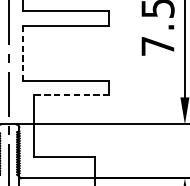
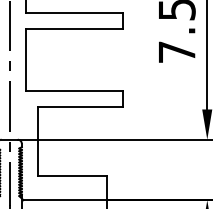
line: (22, 52) -> (25, 59), dashed -> solid
line: (70, 94) -> (79, 106), dashed -> solid

